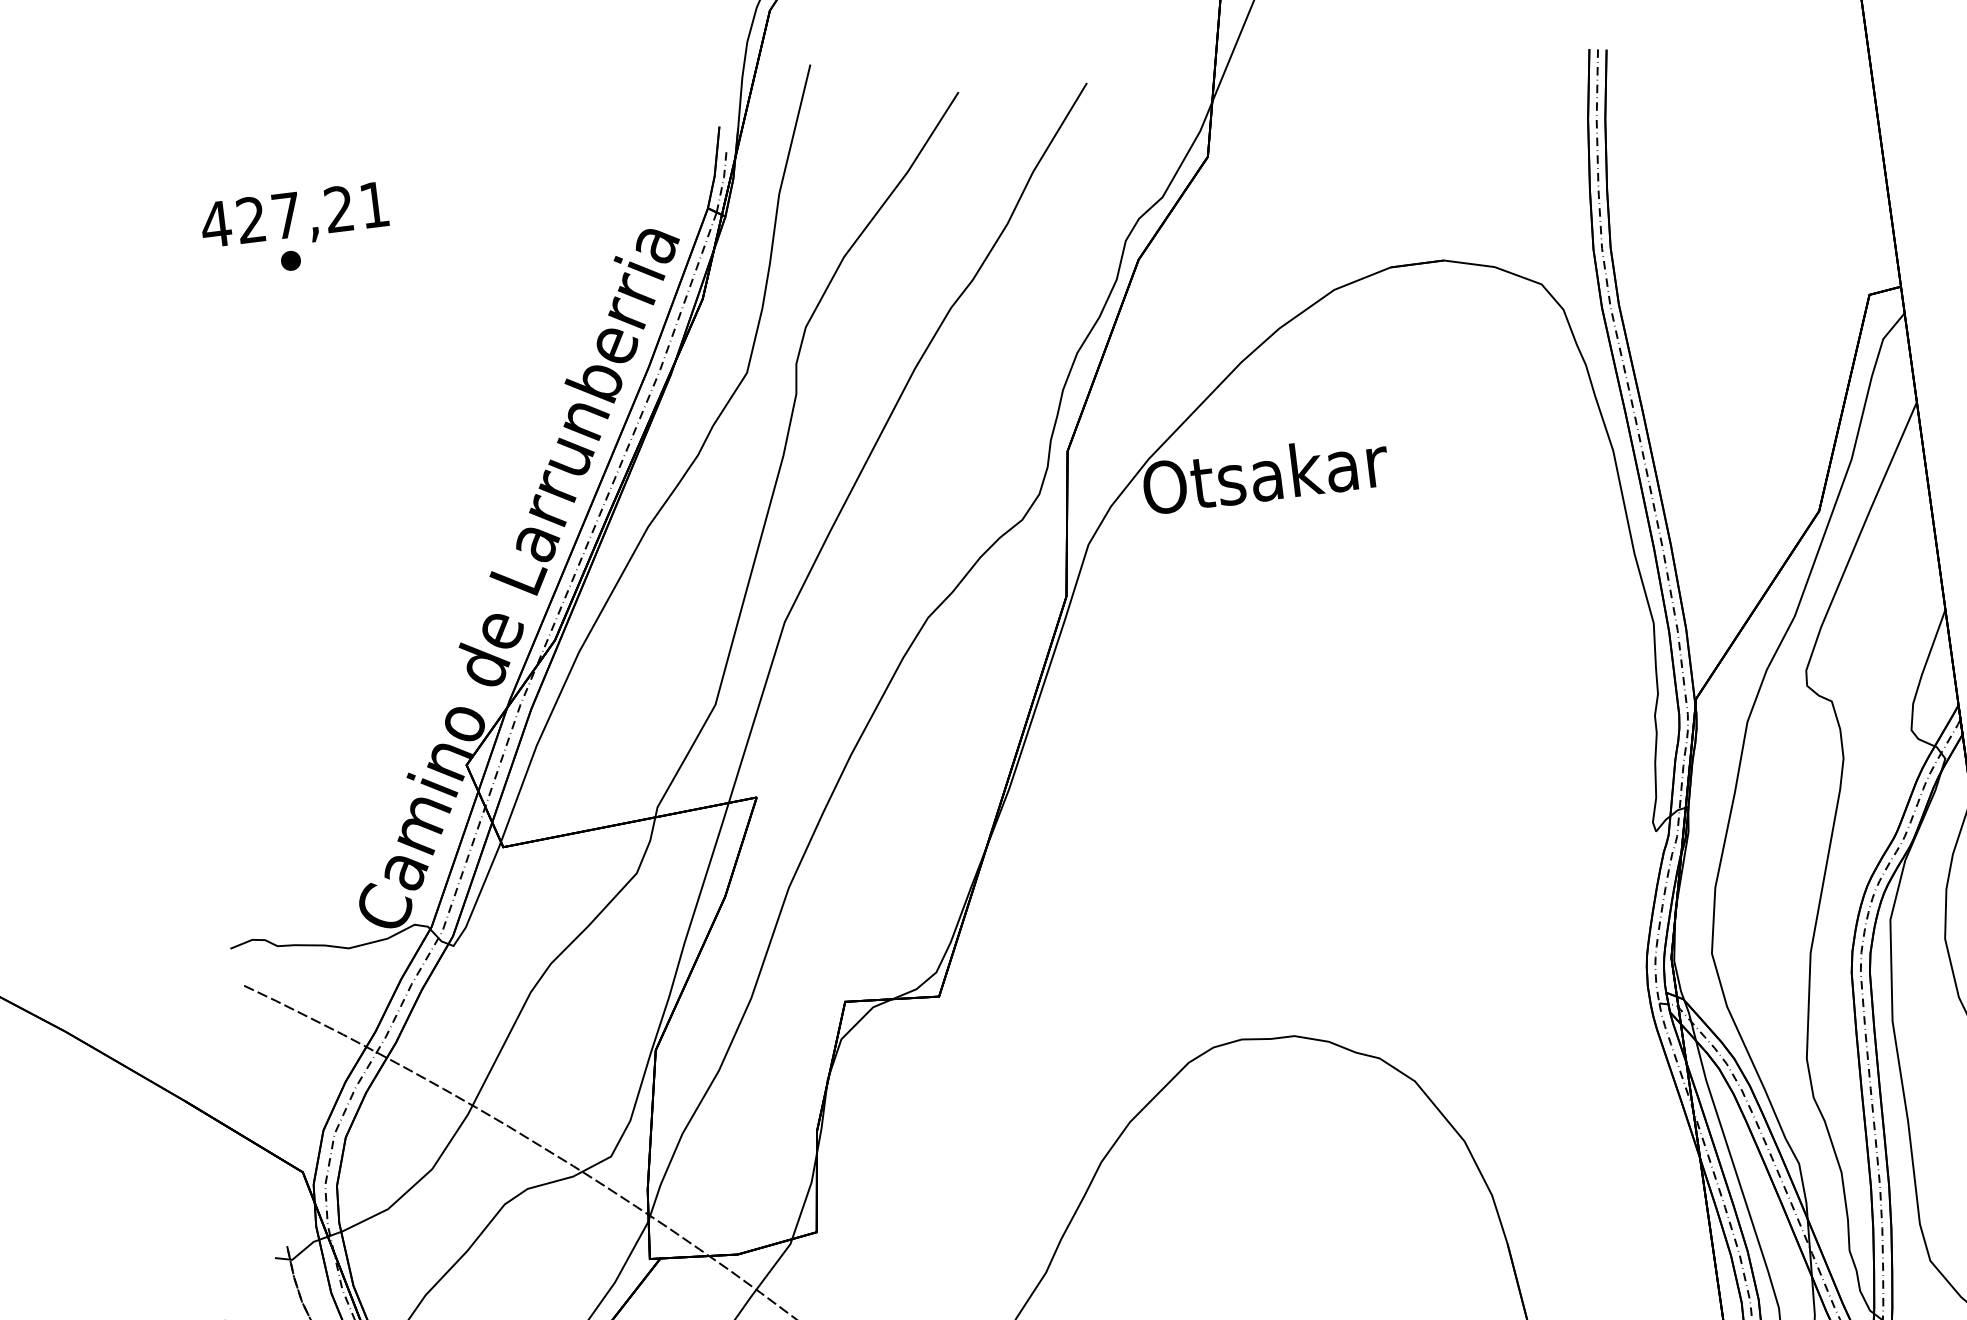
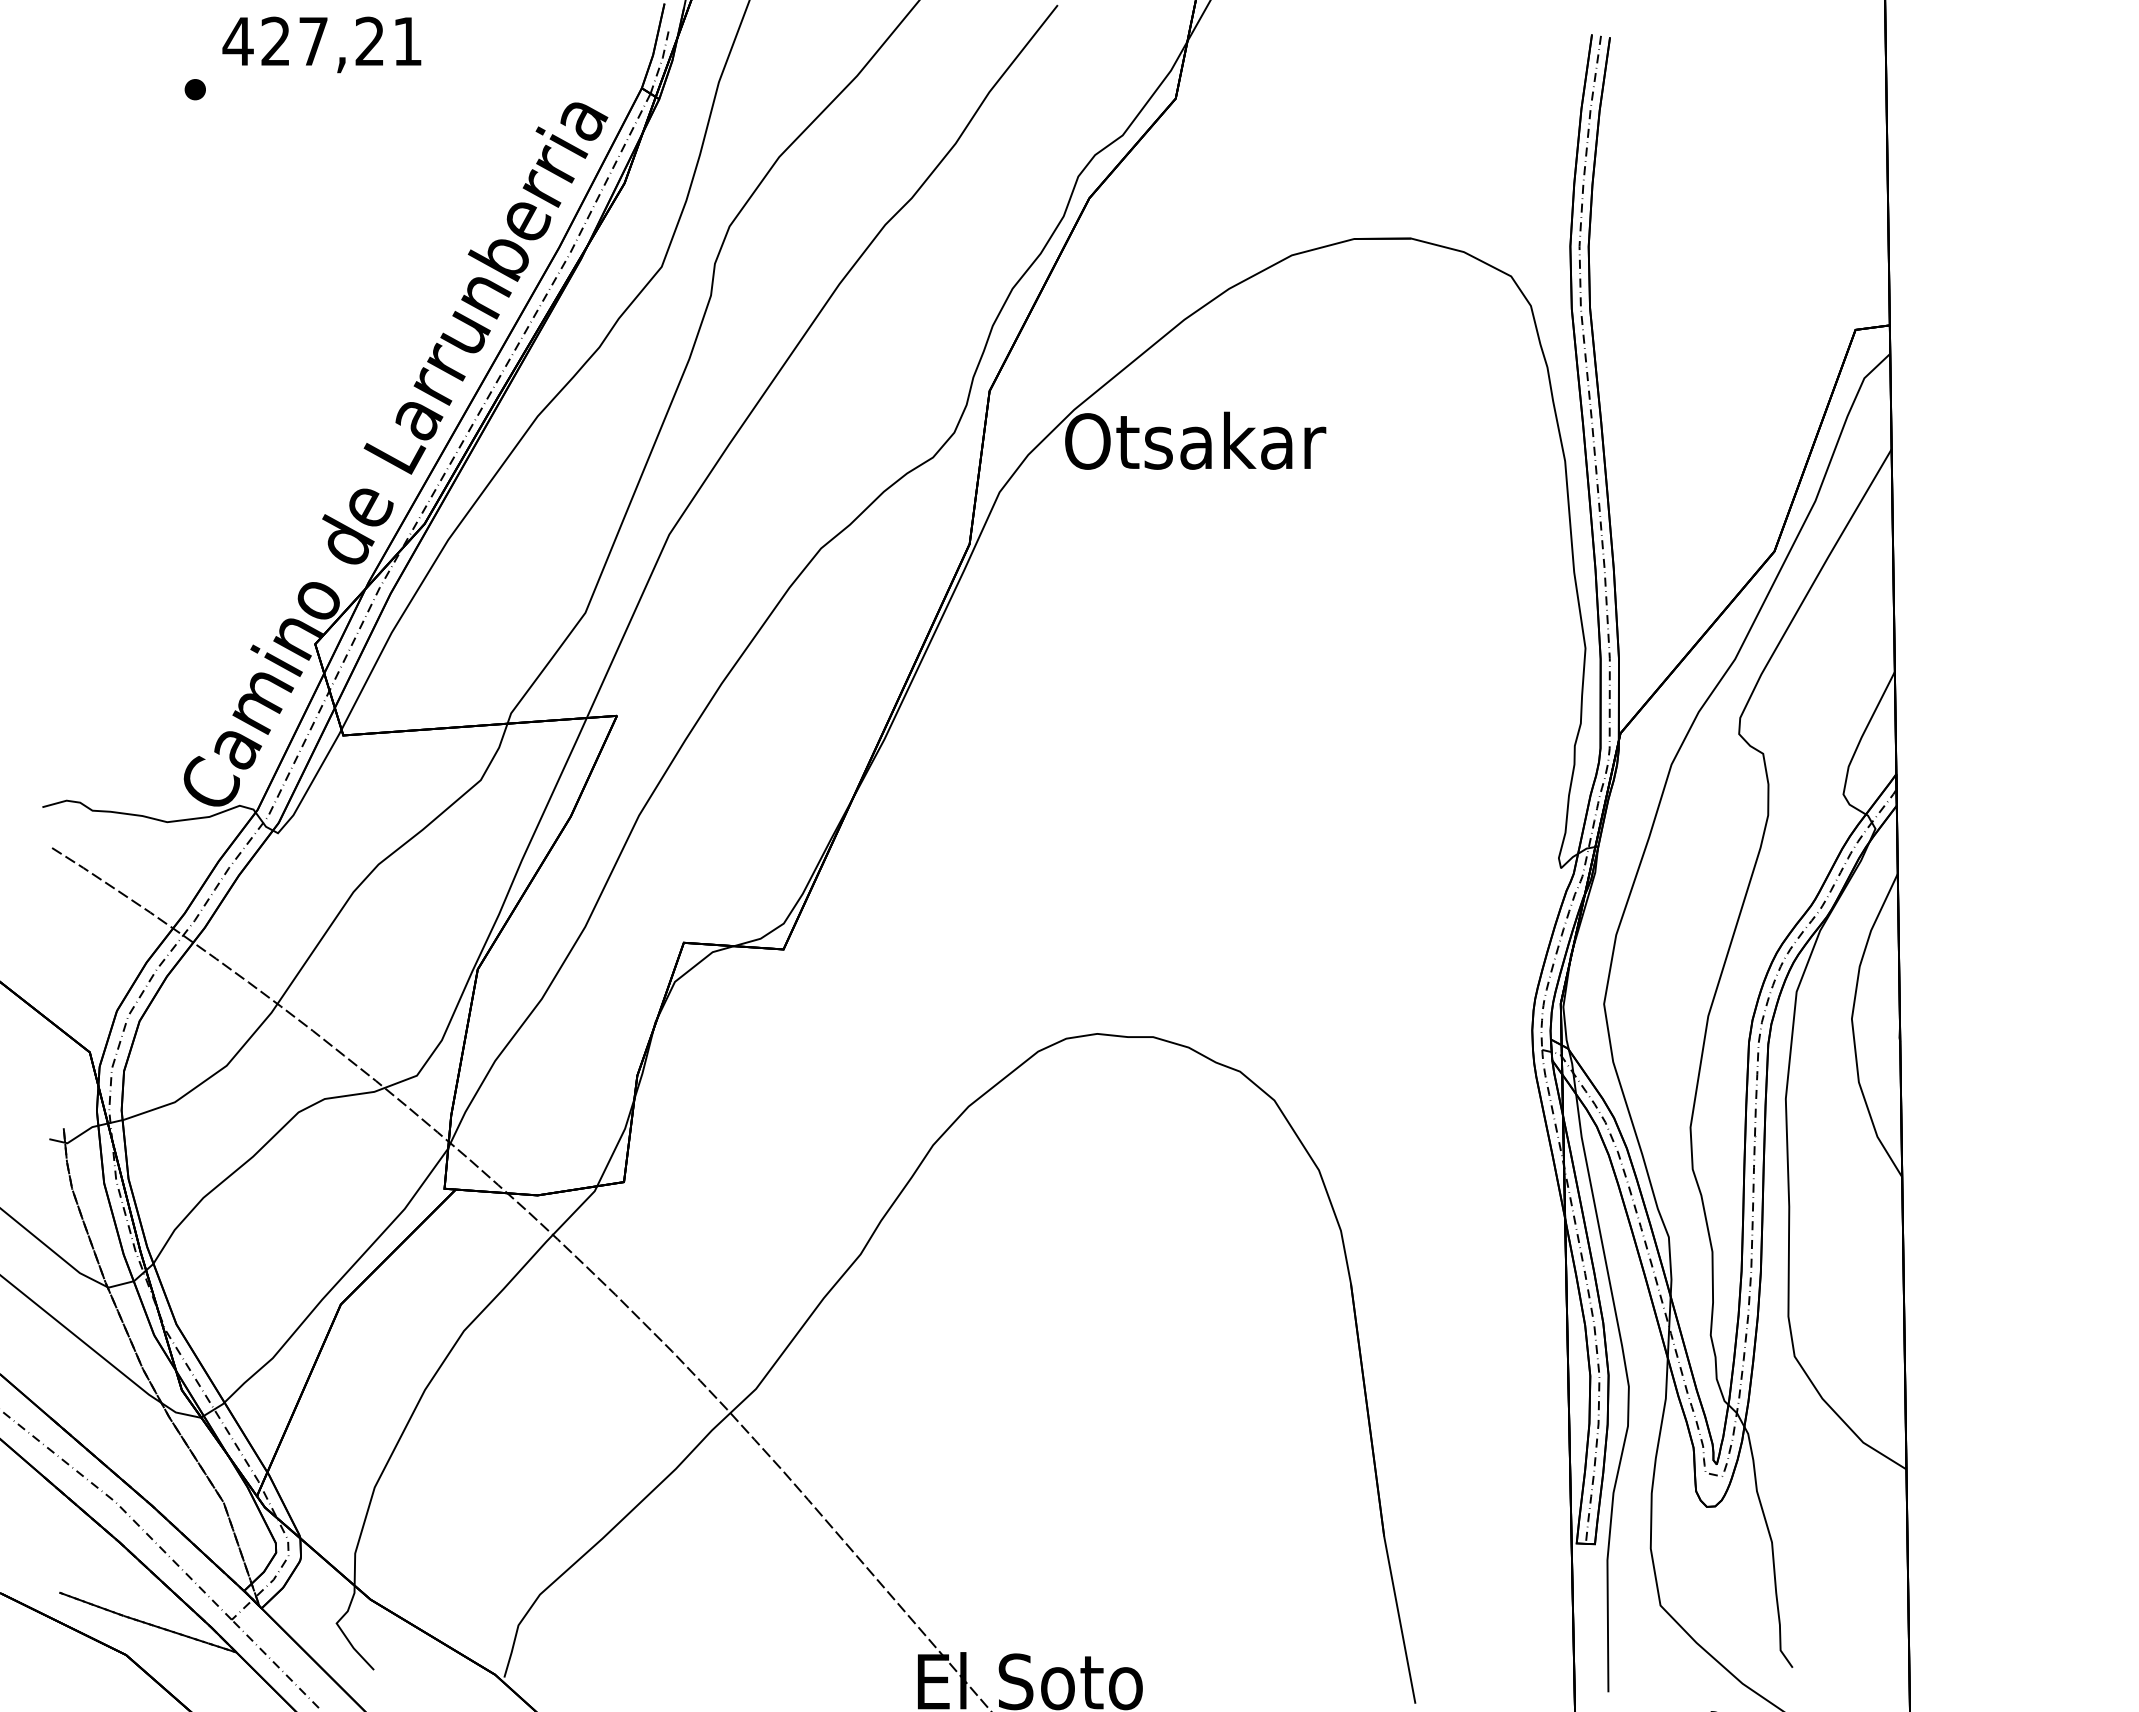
text: (294, 217) -> (321, 44), moved

